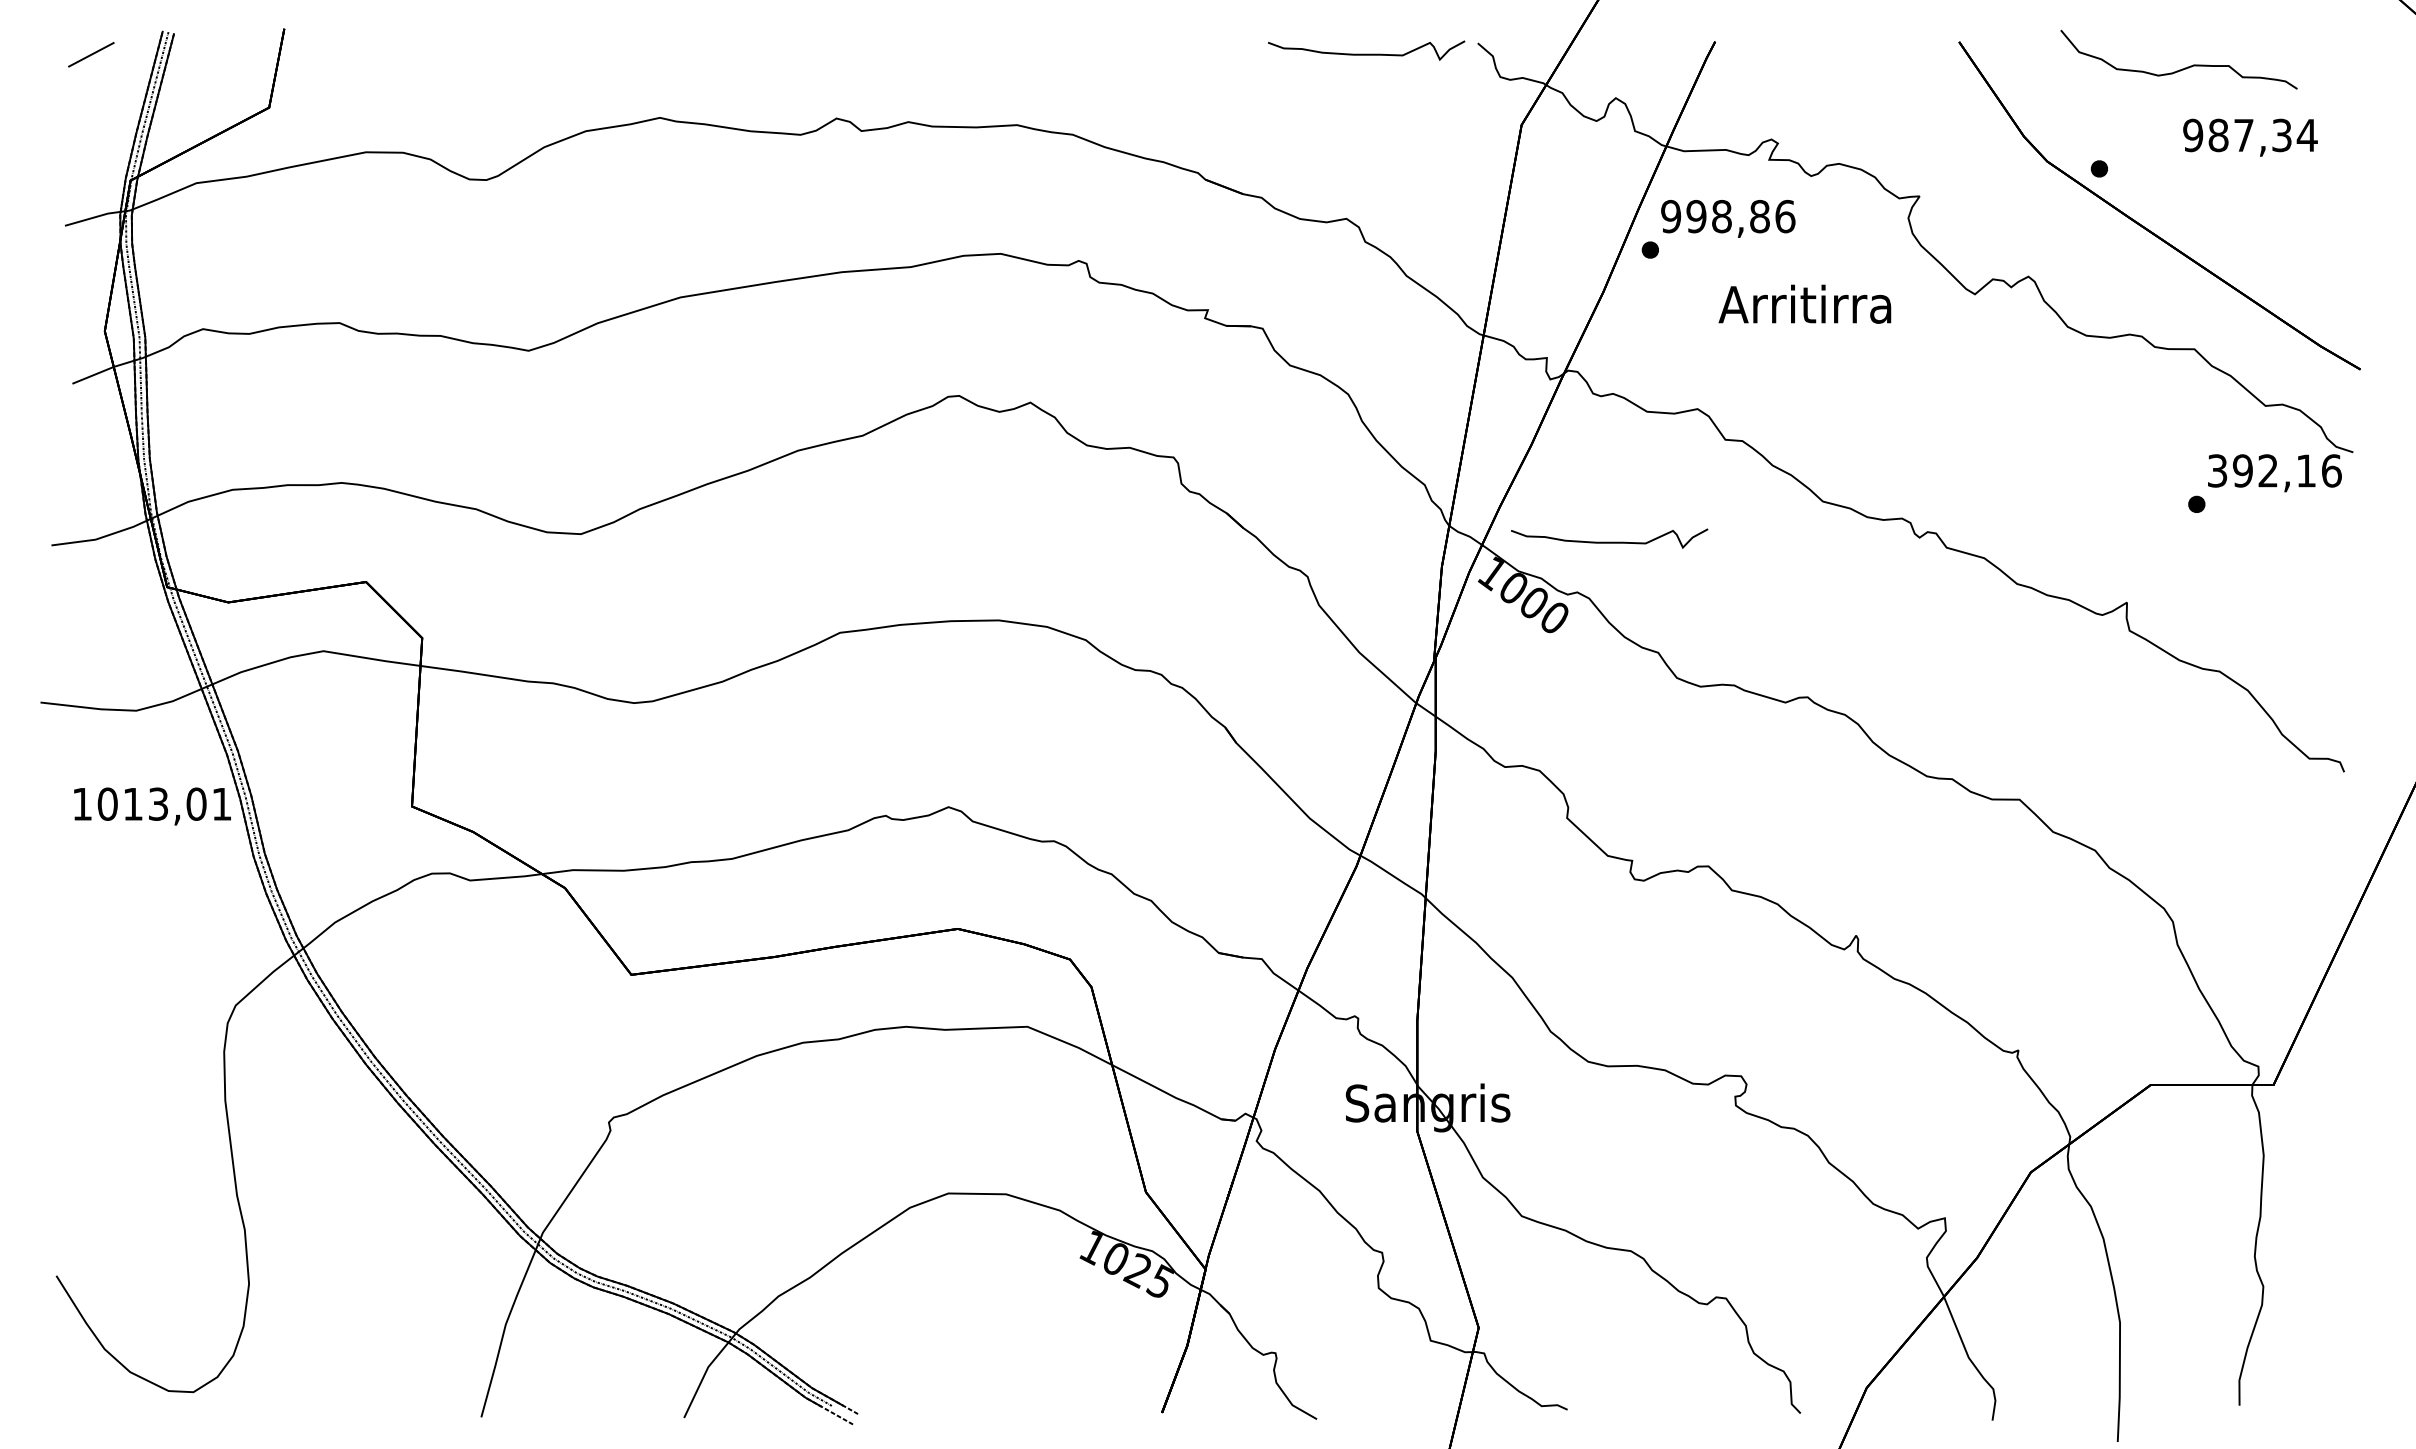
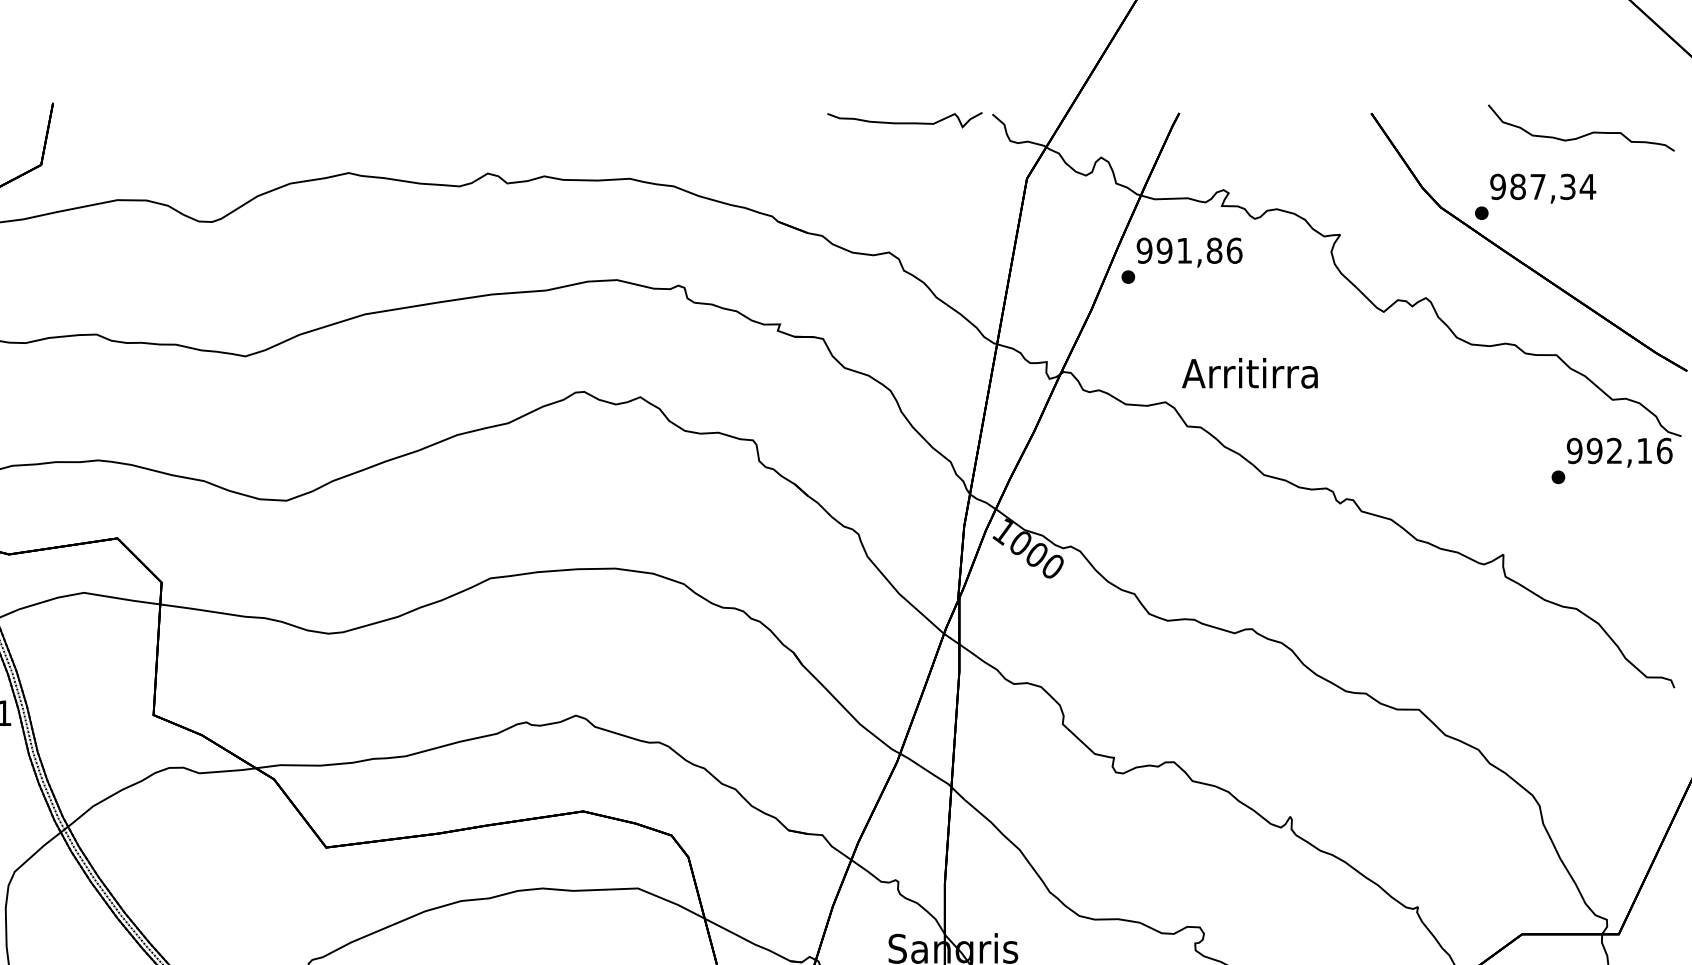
curve: (2182, 68) -> (1584, 134), moved
text: (2250, 137) -> (1543, 188), moved
text: (1721, 216) -> (1184, 250), 998,86 -> 991,86
text: (1804, 303) -> (1249, 372), moved
text: (2217, 470) -> (1574, 450), 392,16 -> 992,16
curve: (1609, 541) -> (1096, 506), removed

